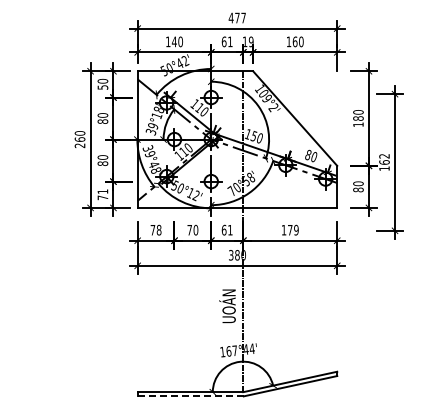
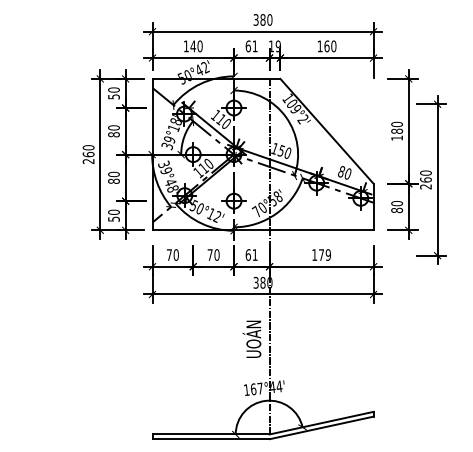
text: (236, 17) -> (261, 19), 477 -> 380
text: (384, 161) -> (425, 178), 162 -> 260
text: (102, 194) -> (113, 215), 71 -> 50
text: (158, 230) -> (175, 255), 78 -> 70
line: (190, 396) -> (211, 439), dashed -> solid

